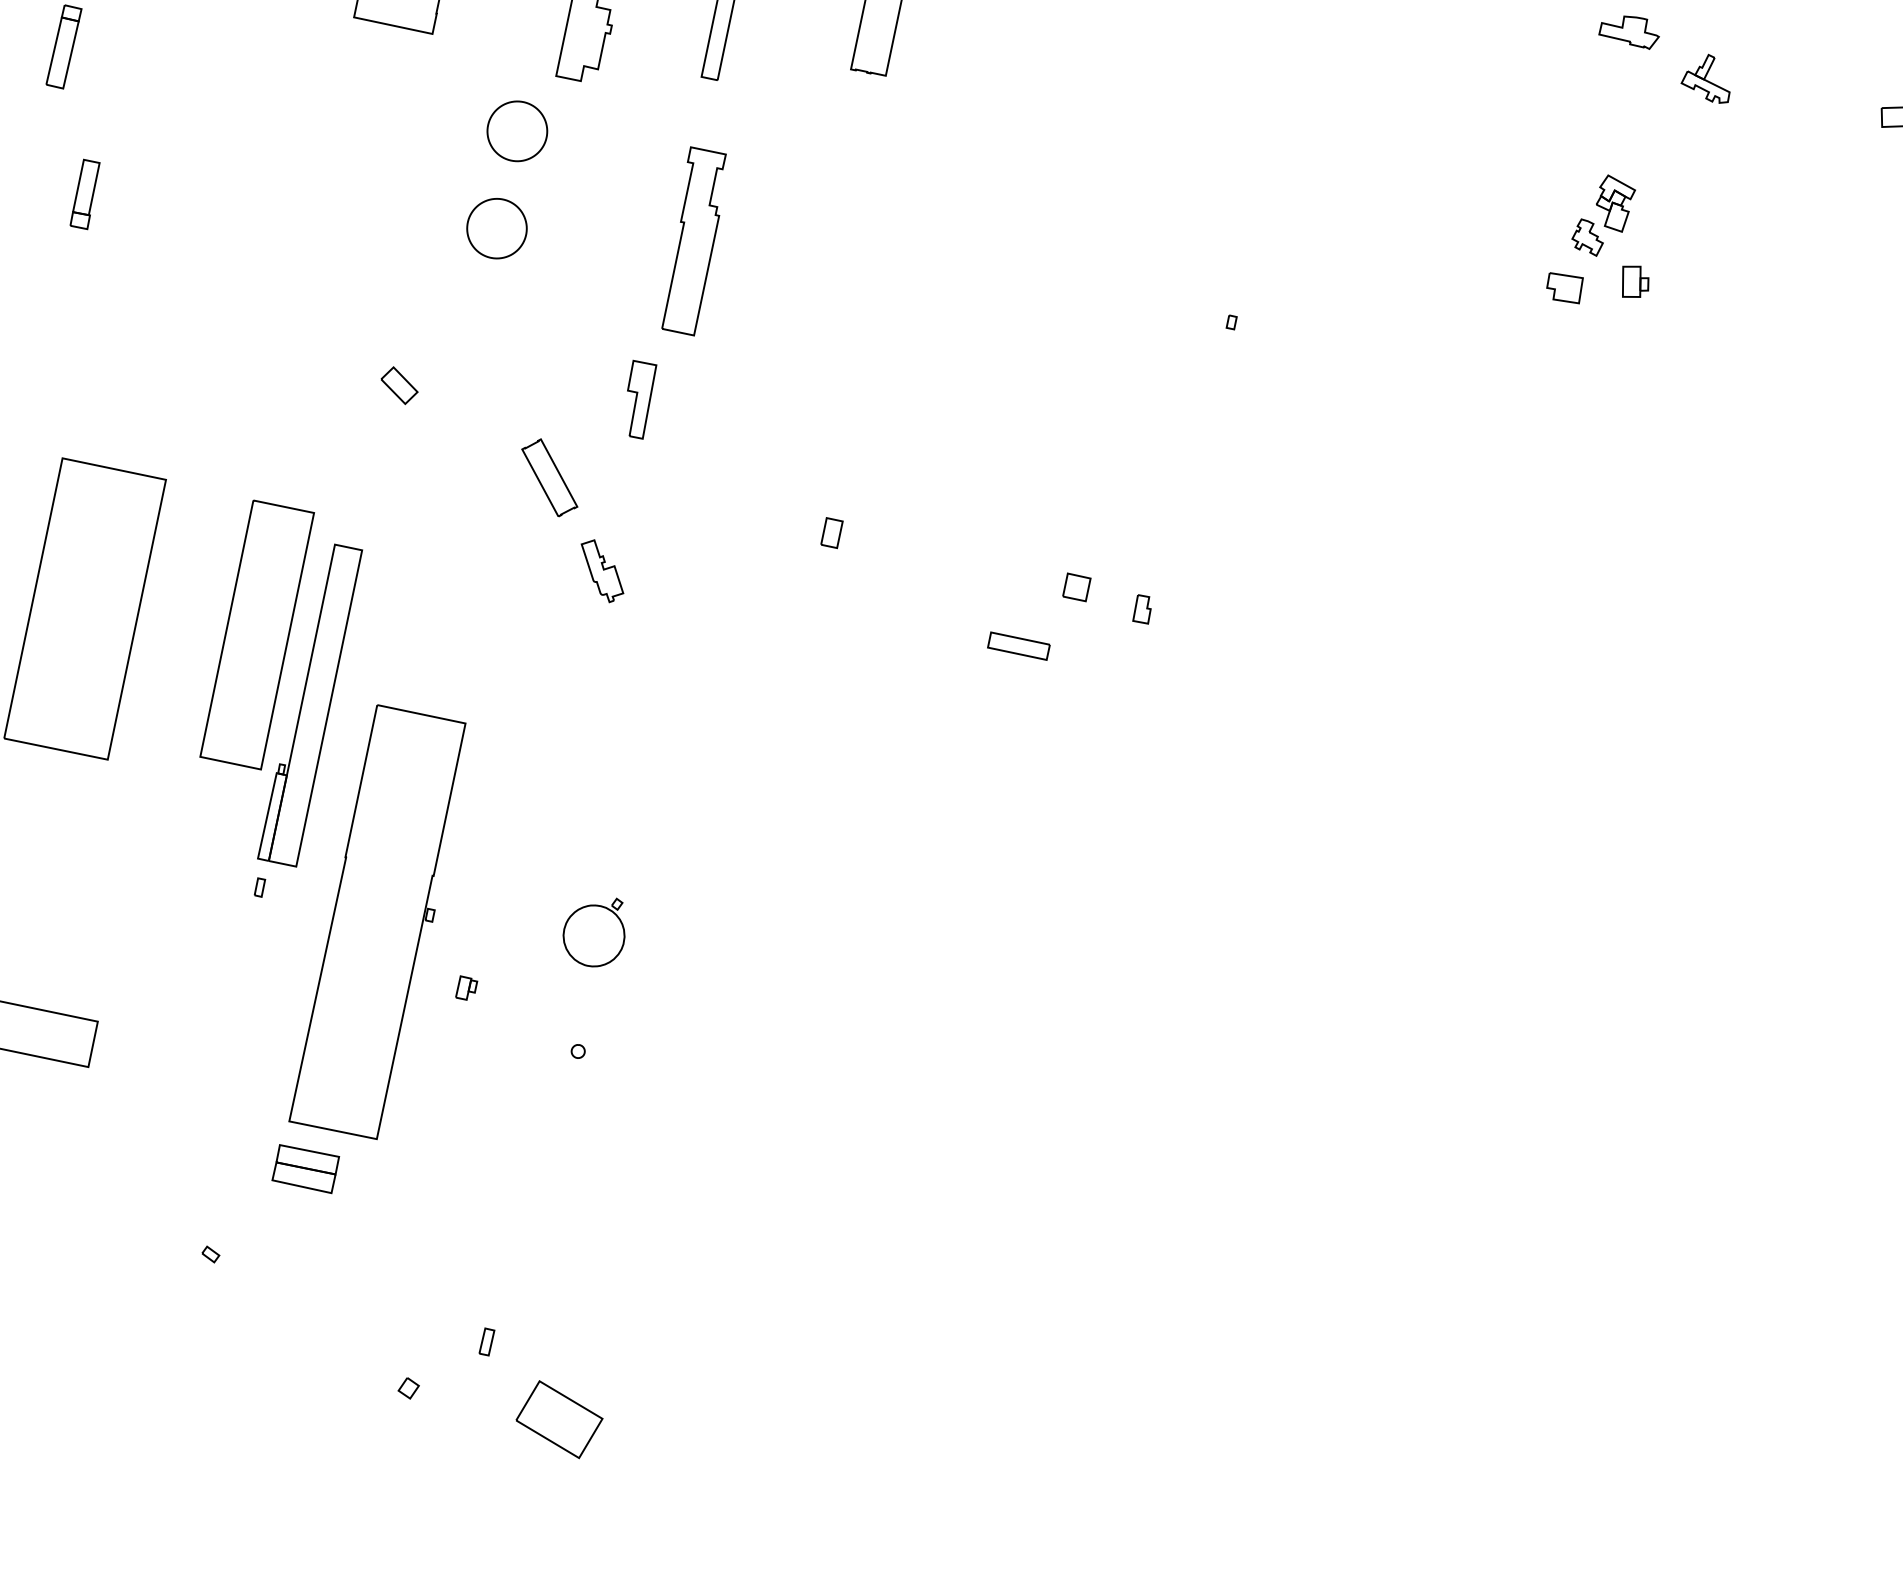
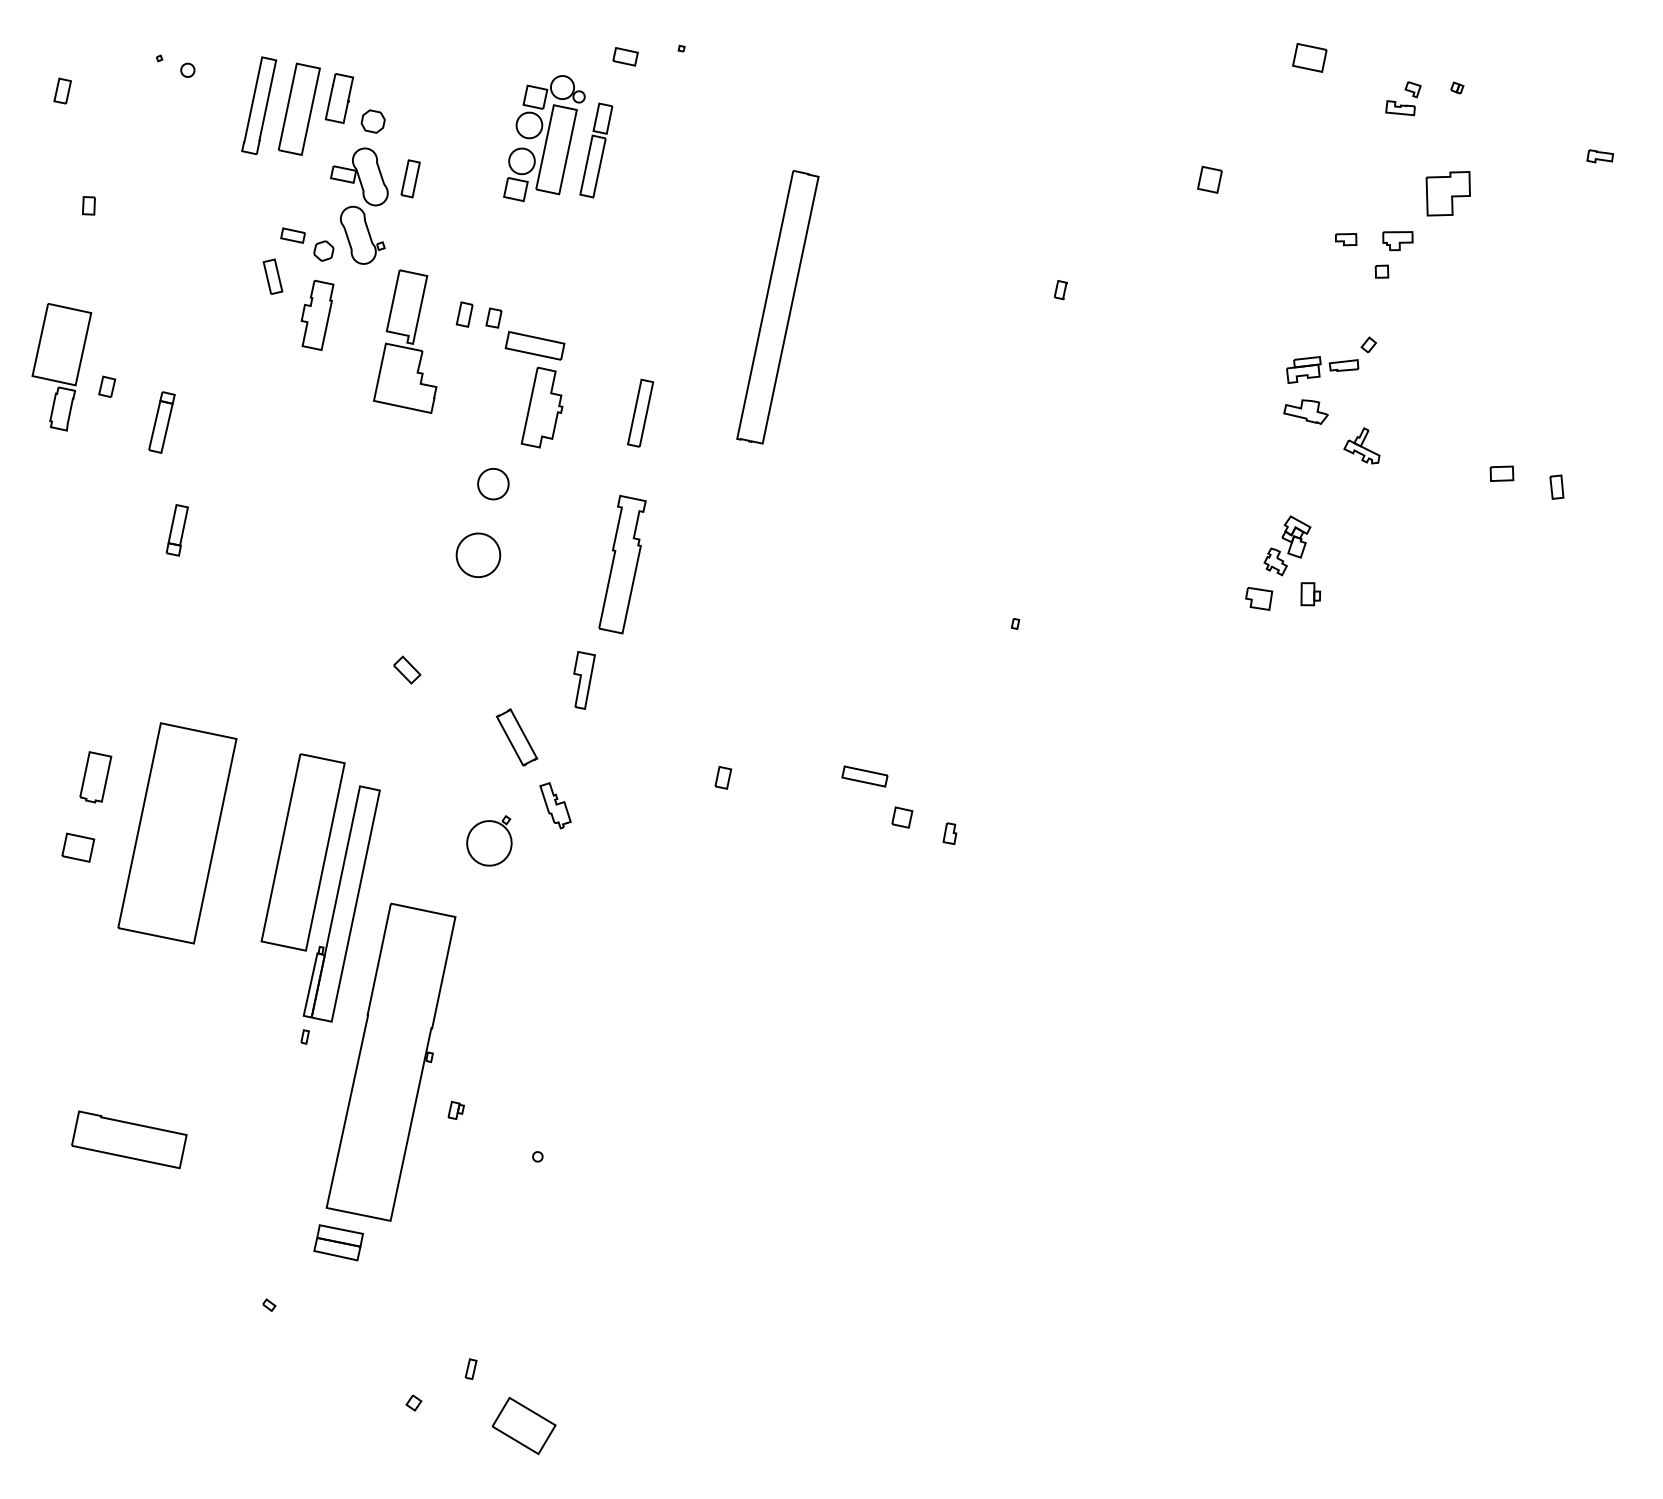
part: (517, 130) -> (493, 483), size x0.7
part: (1018, 646) -> (864, 776), moved
part: (594, 932) -> (489, 840), moved

